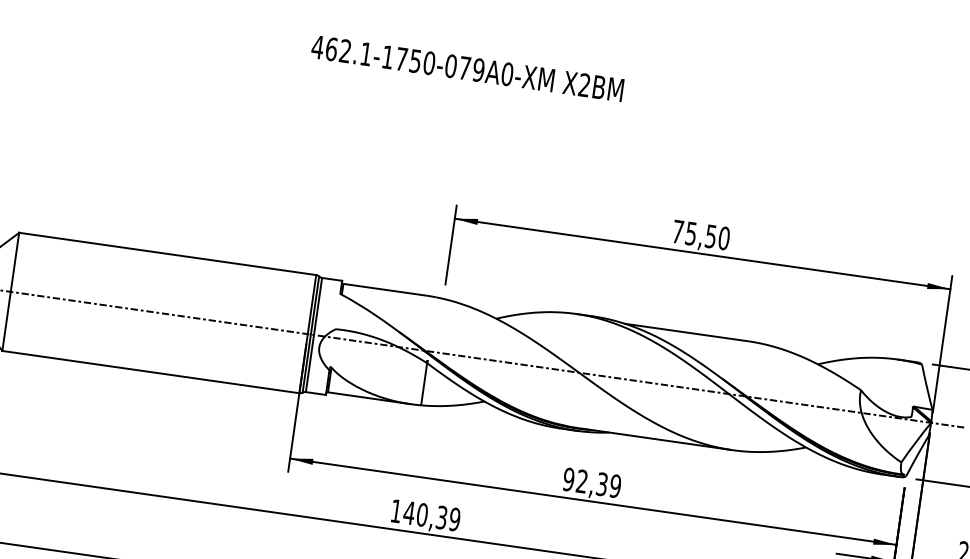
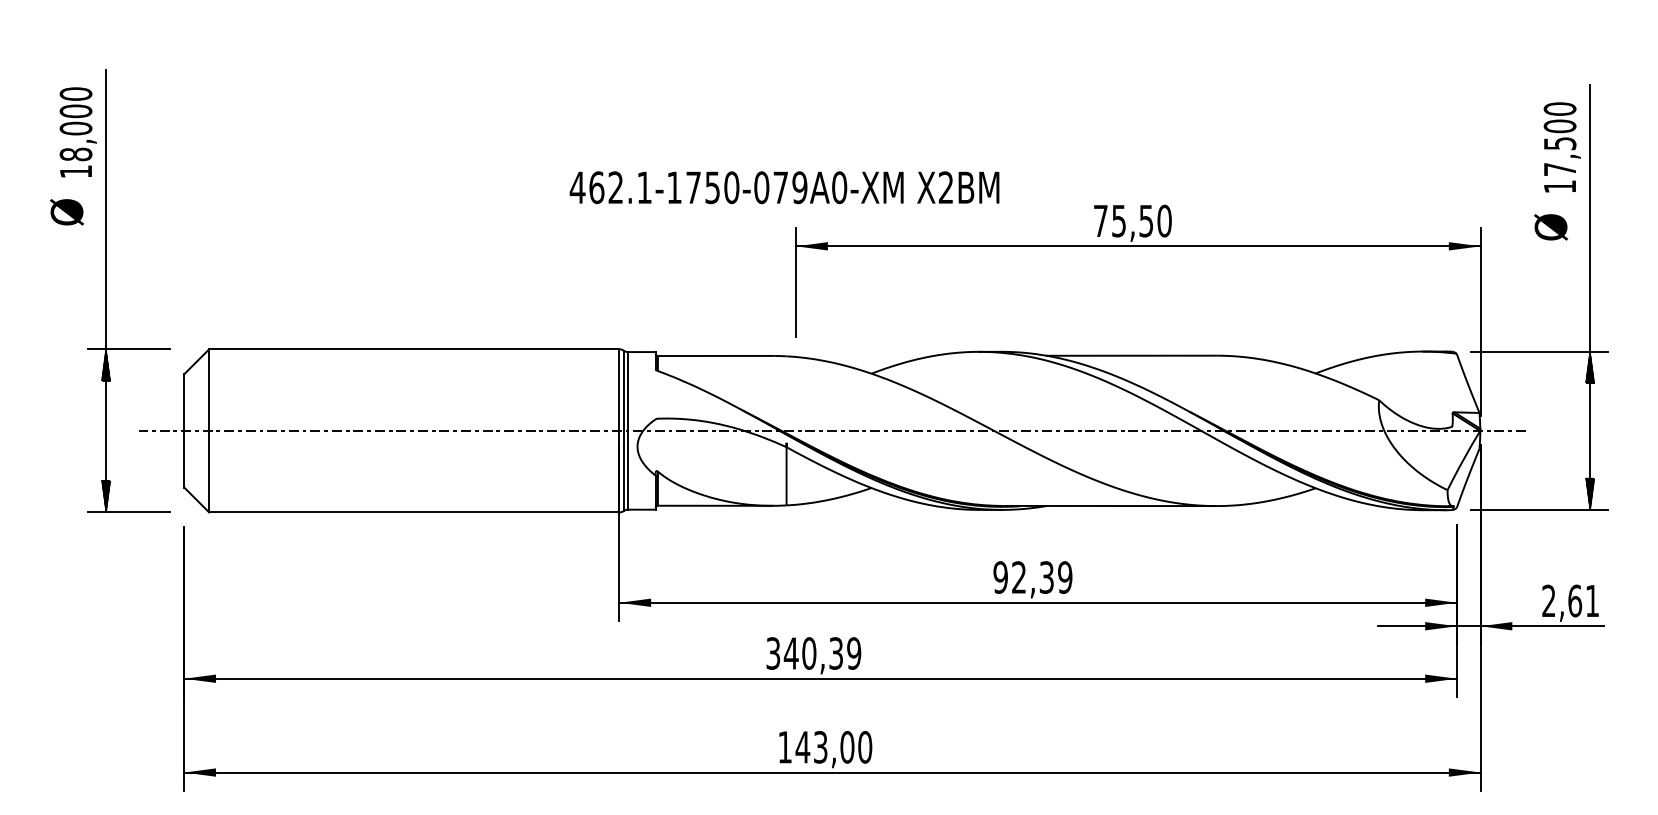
text: (467, 68) -> (784, 187), moved
text: (396, 511) -> (773, 653), 140,39 -> 340,39

